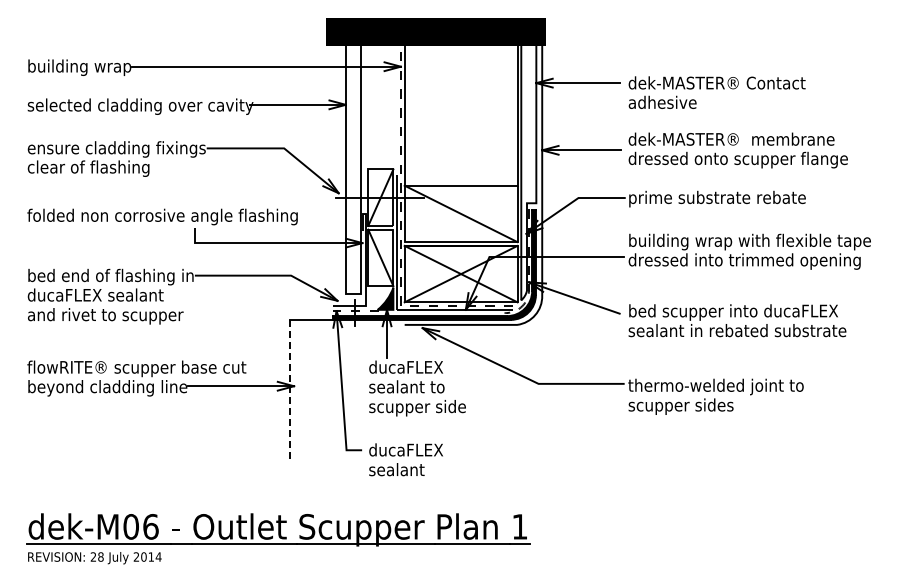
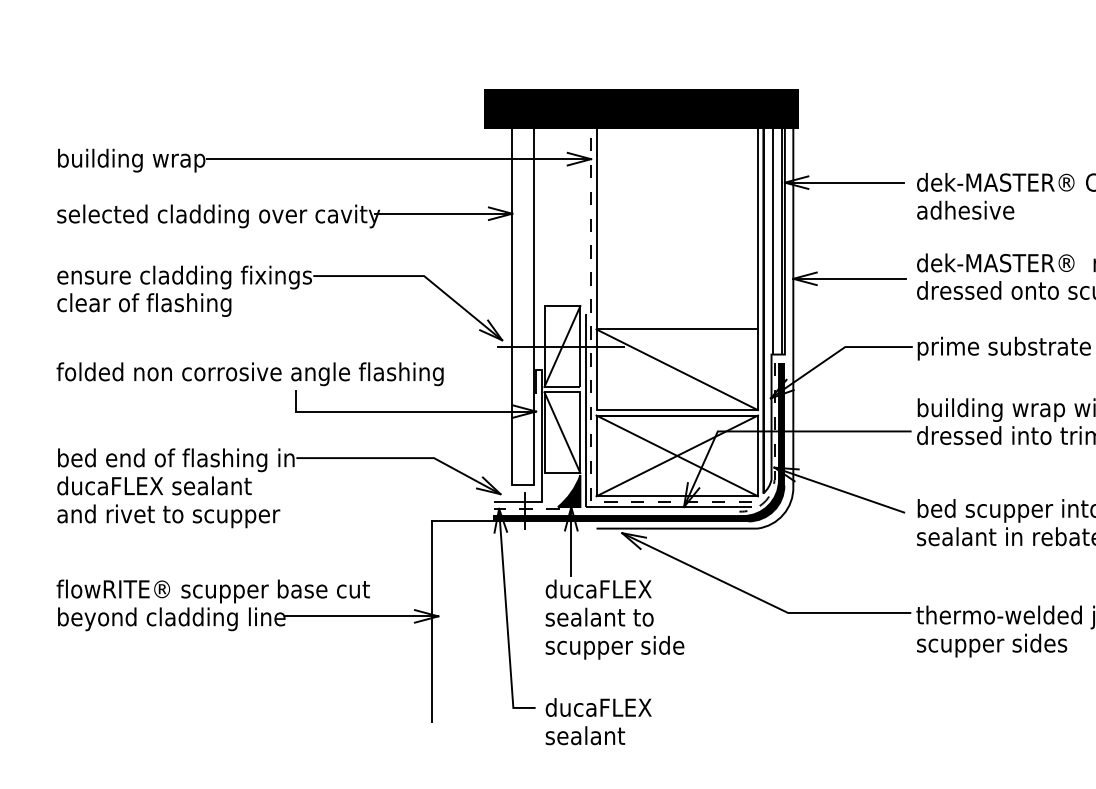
hatch: (528, 167) -> (773, 303), added
line: (289, 390) -> (431, 622), dashed -> solid

